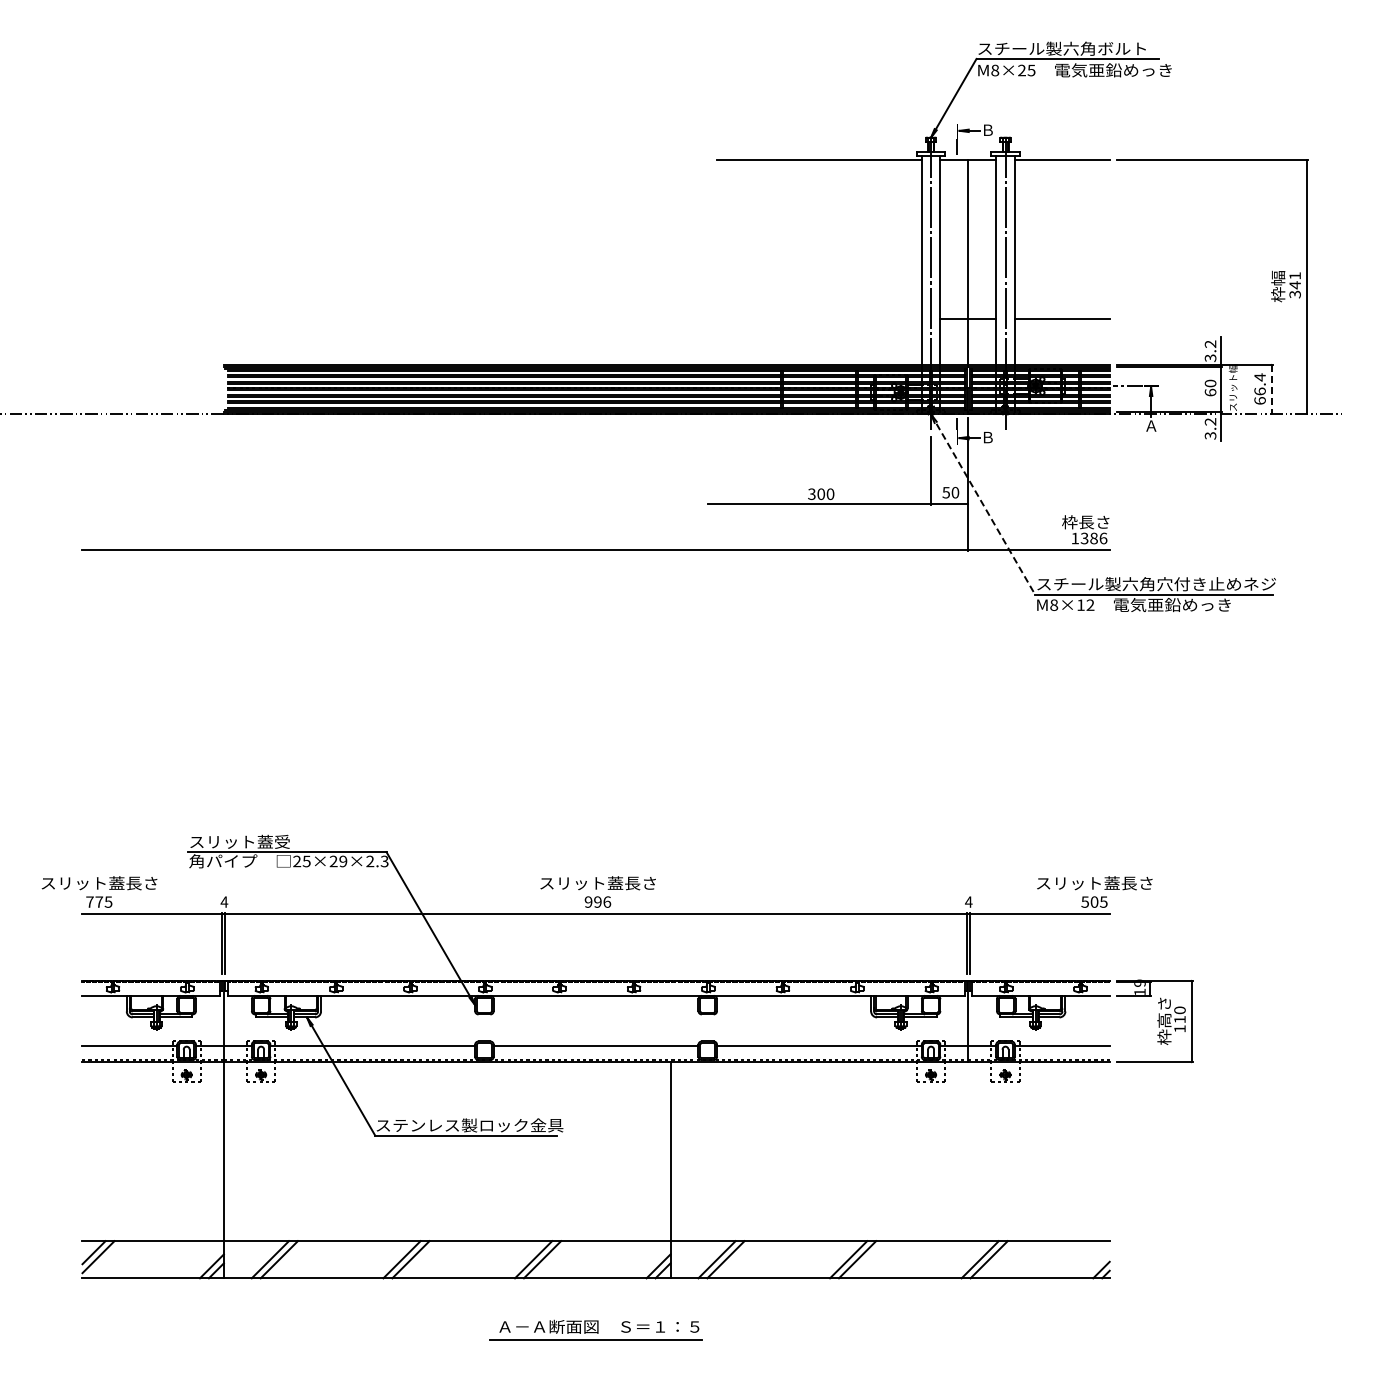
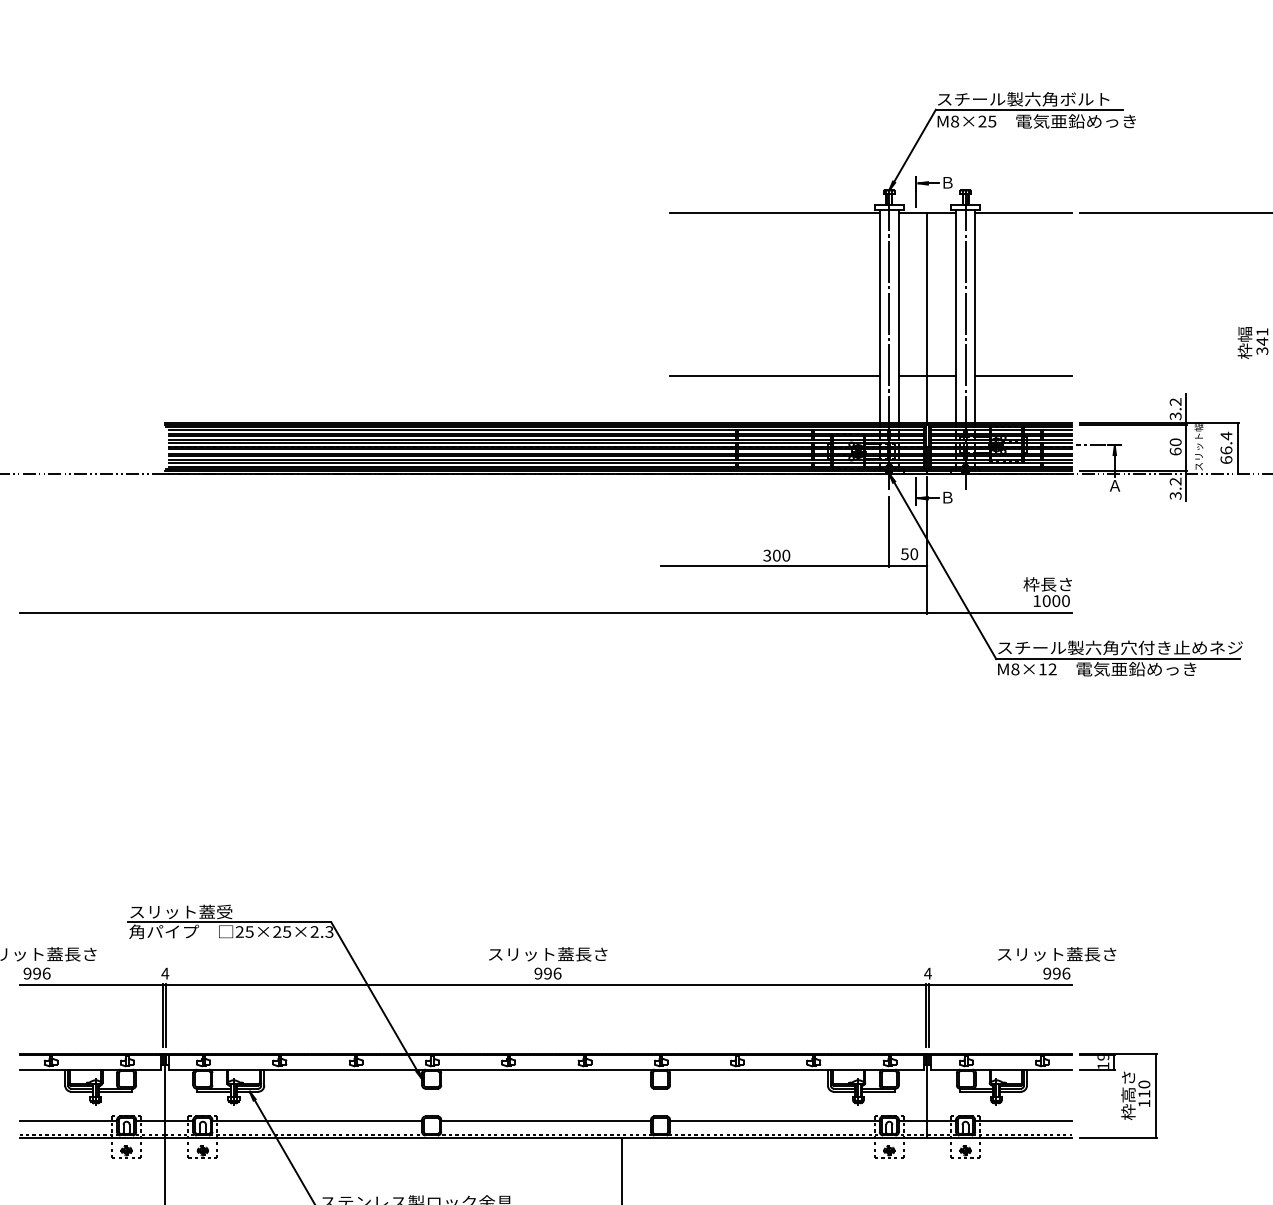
line: (819, 318) -> (775, 375), added
line: (1271, 389) -> (1238, 448), dashed -> solid
line: (983, 505) -> (943, 567), dashed -> solid
text: (1093, 538) -> (1055, 601), 1386 -> 1000
text: (343, 861) -> (287, 932), 25×29×2.3 -> 25×25×2.3
text: (99, 901) -> (37, 973), 775 -> 996
text: (1094, 901) -> (1056, 973), 505 -> 996

